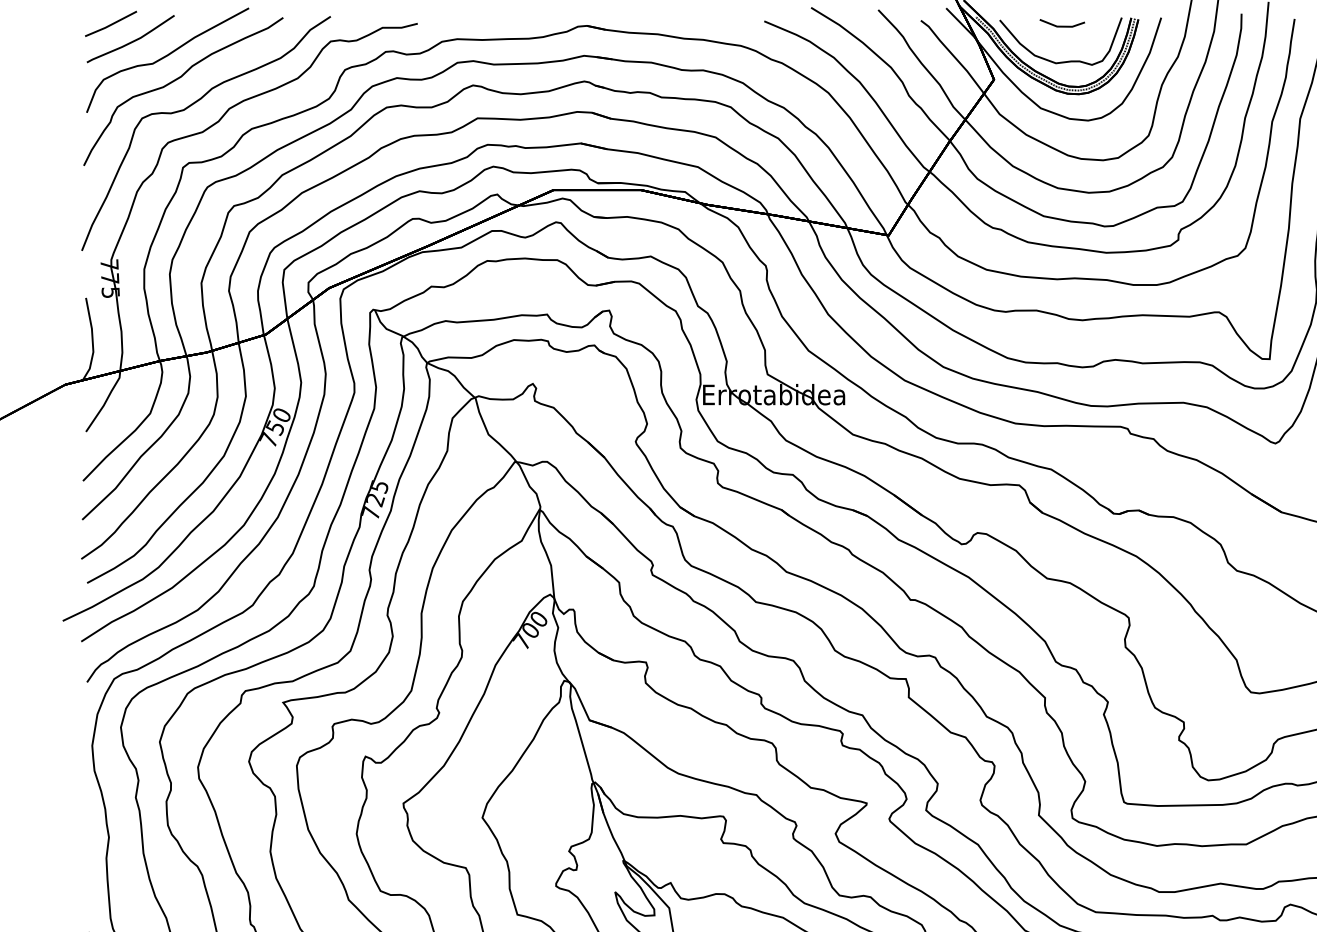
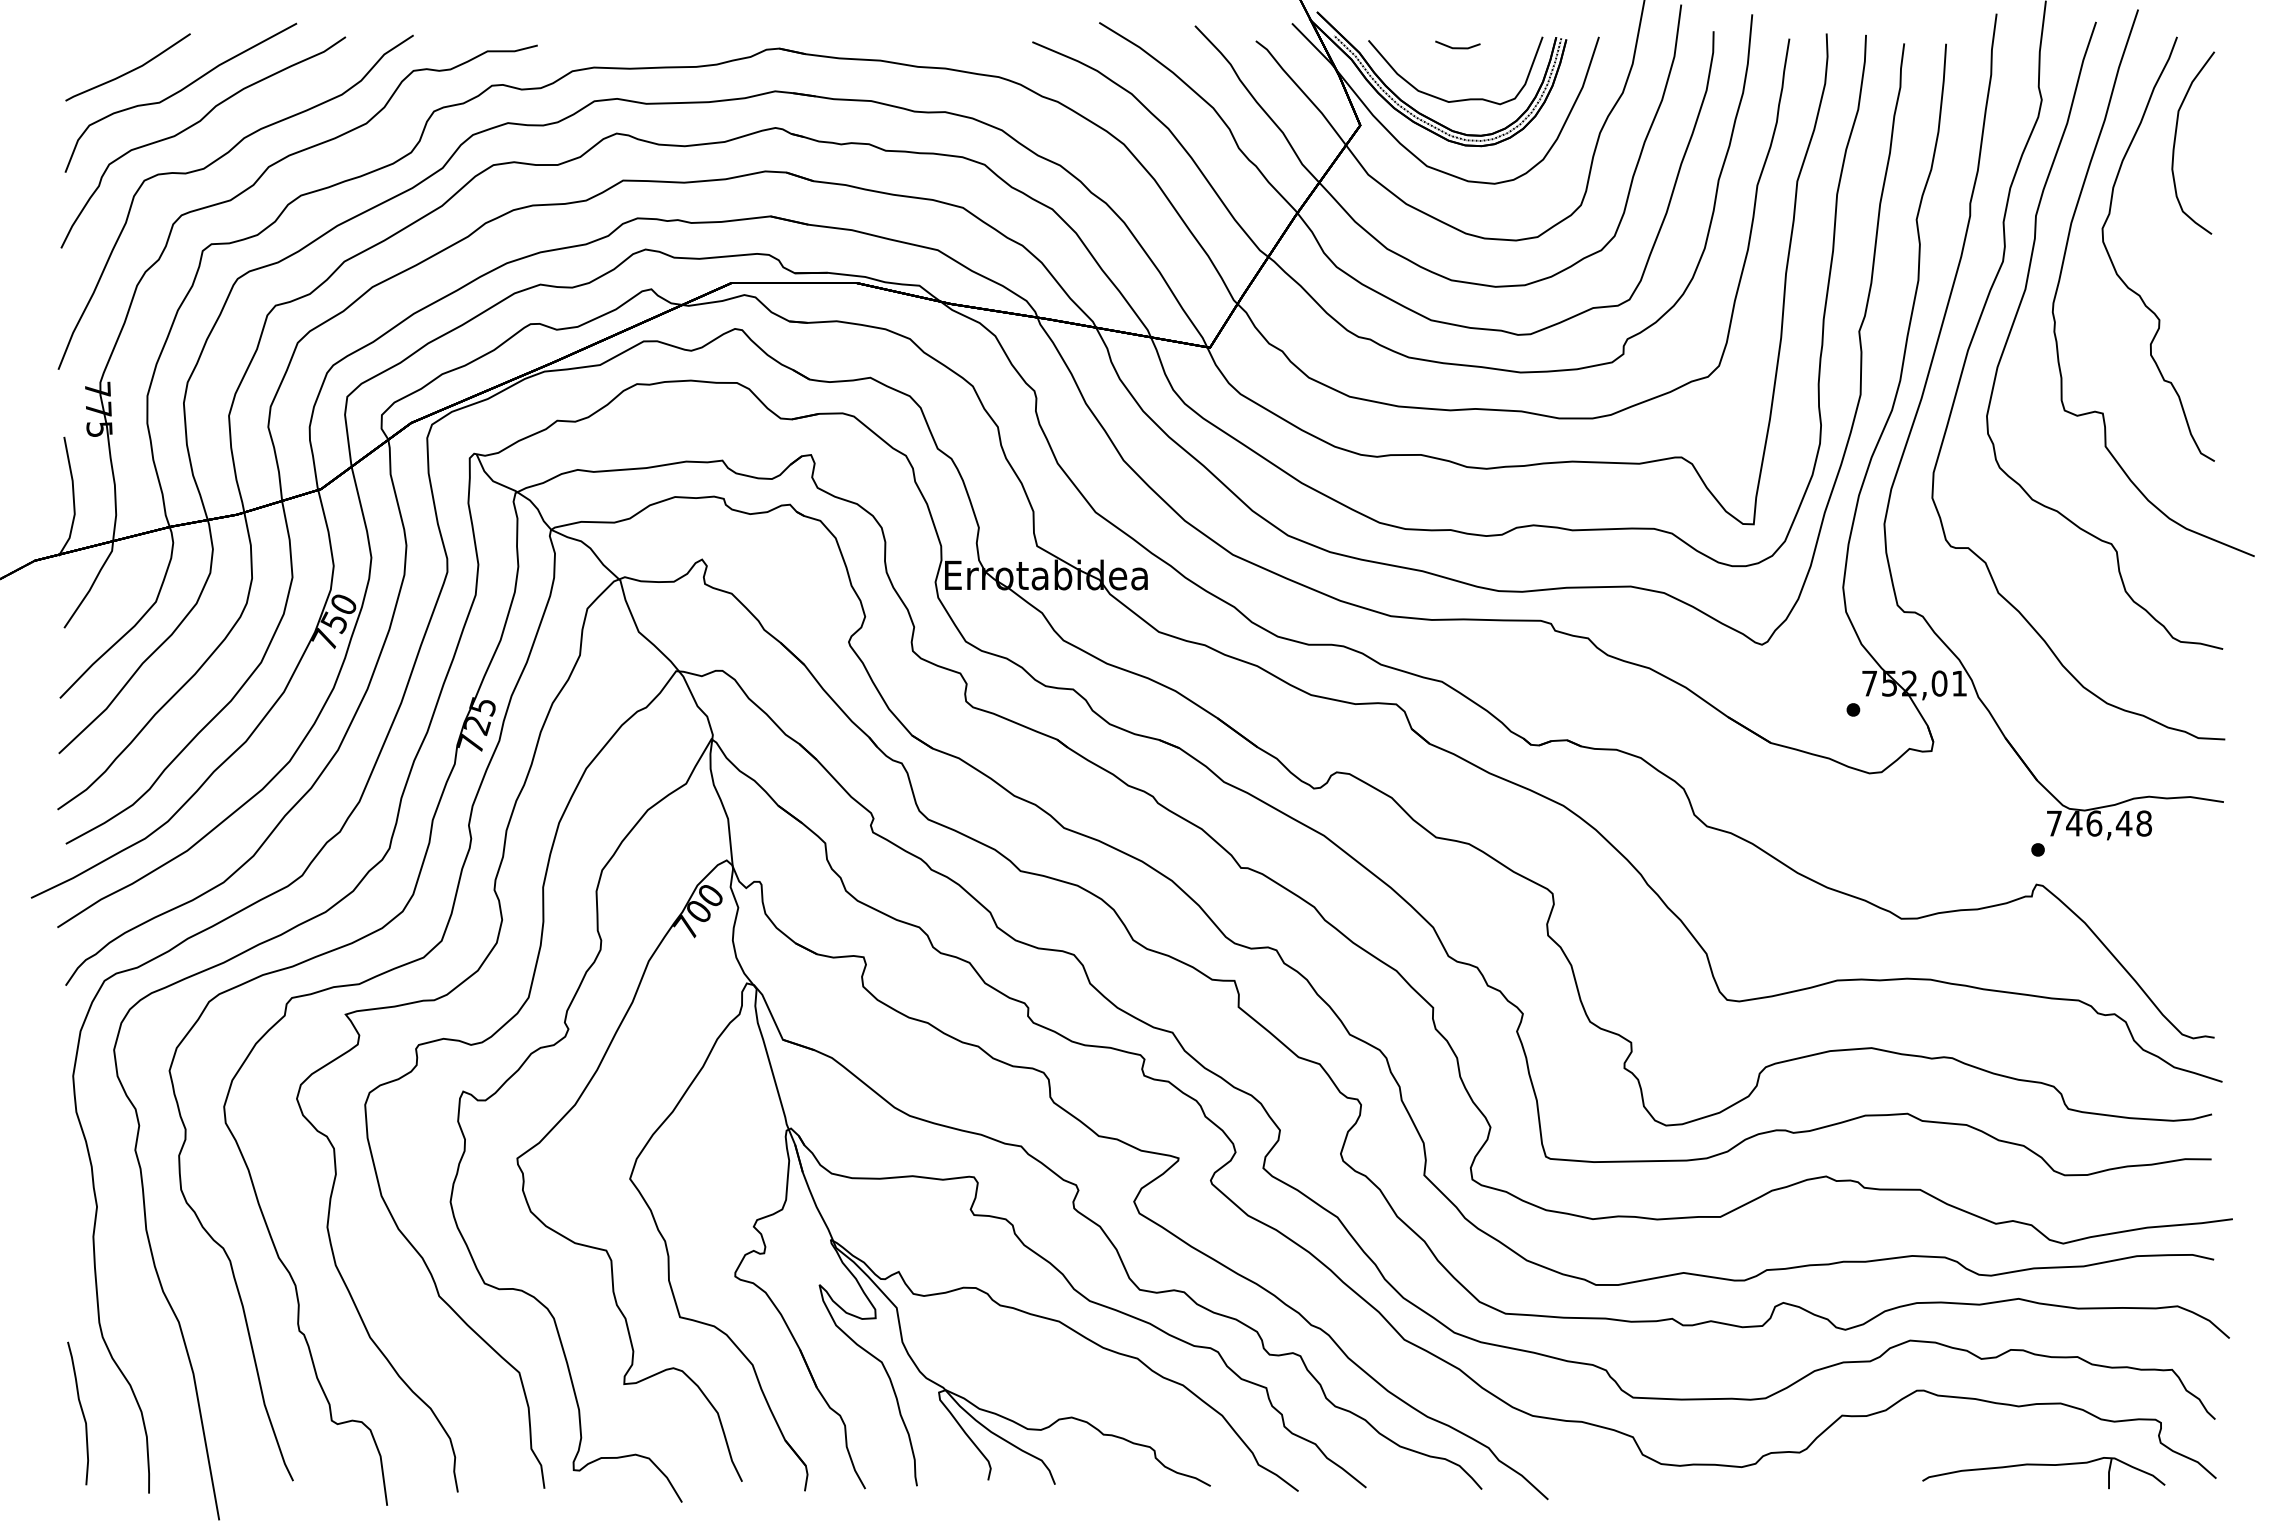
part: (110, 23) -> (99, 45), removed
part: (1062, 23) -> (1457, 44), size x0.7

